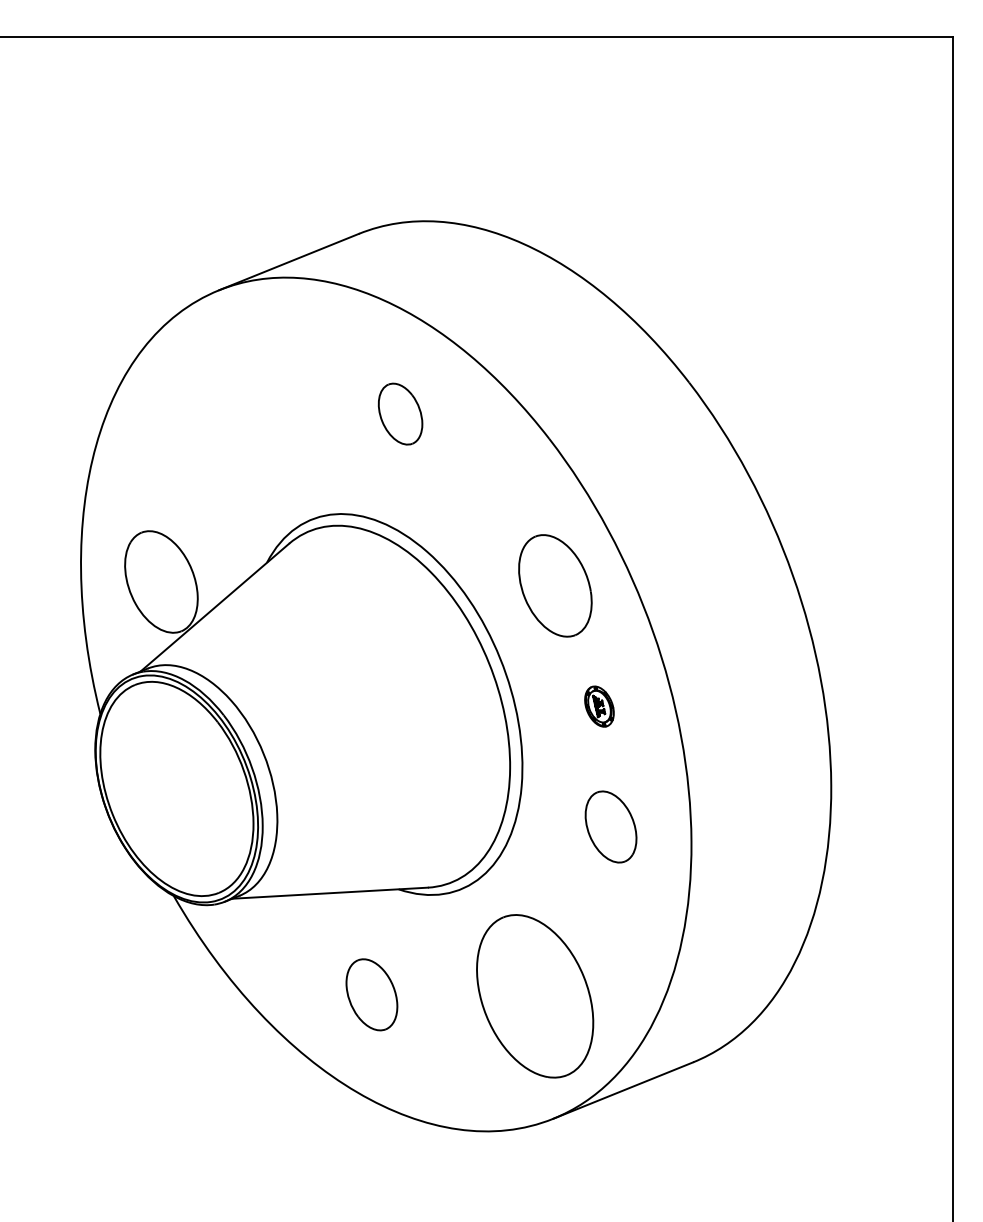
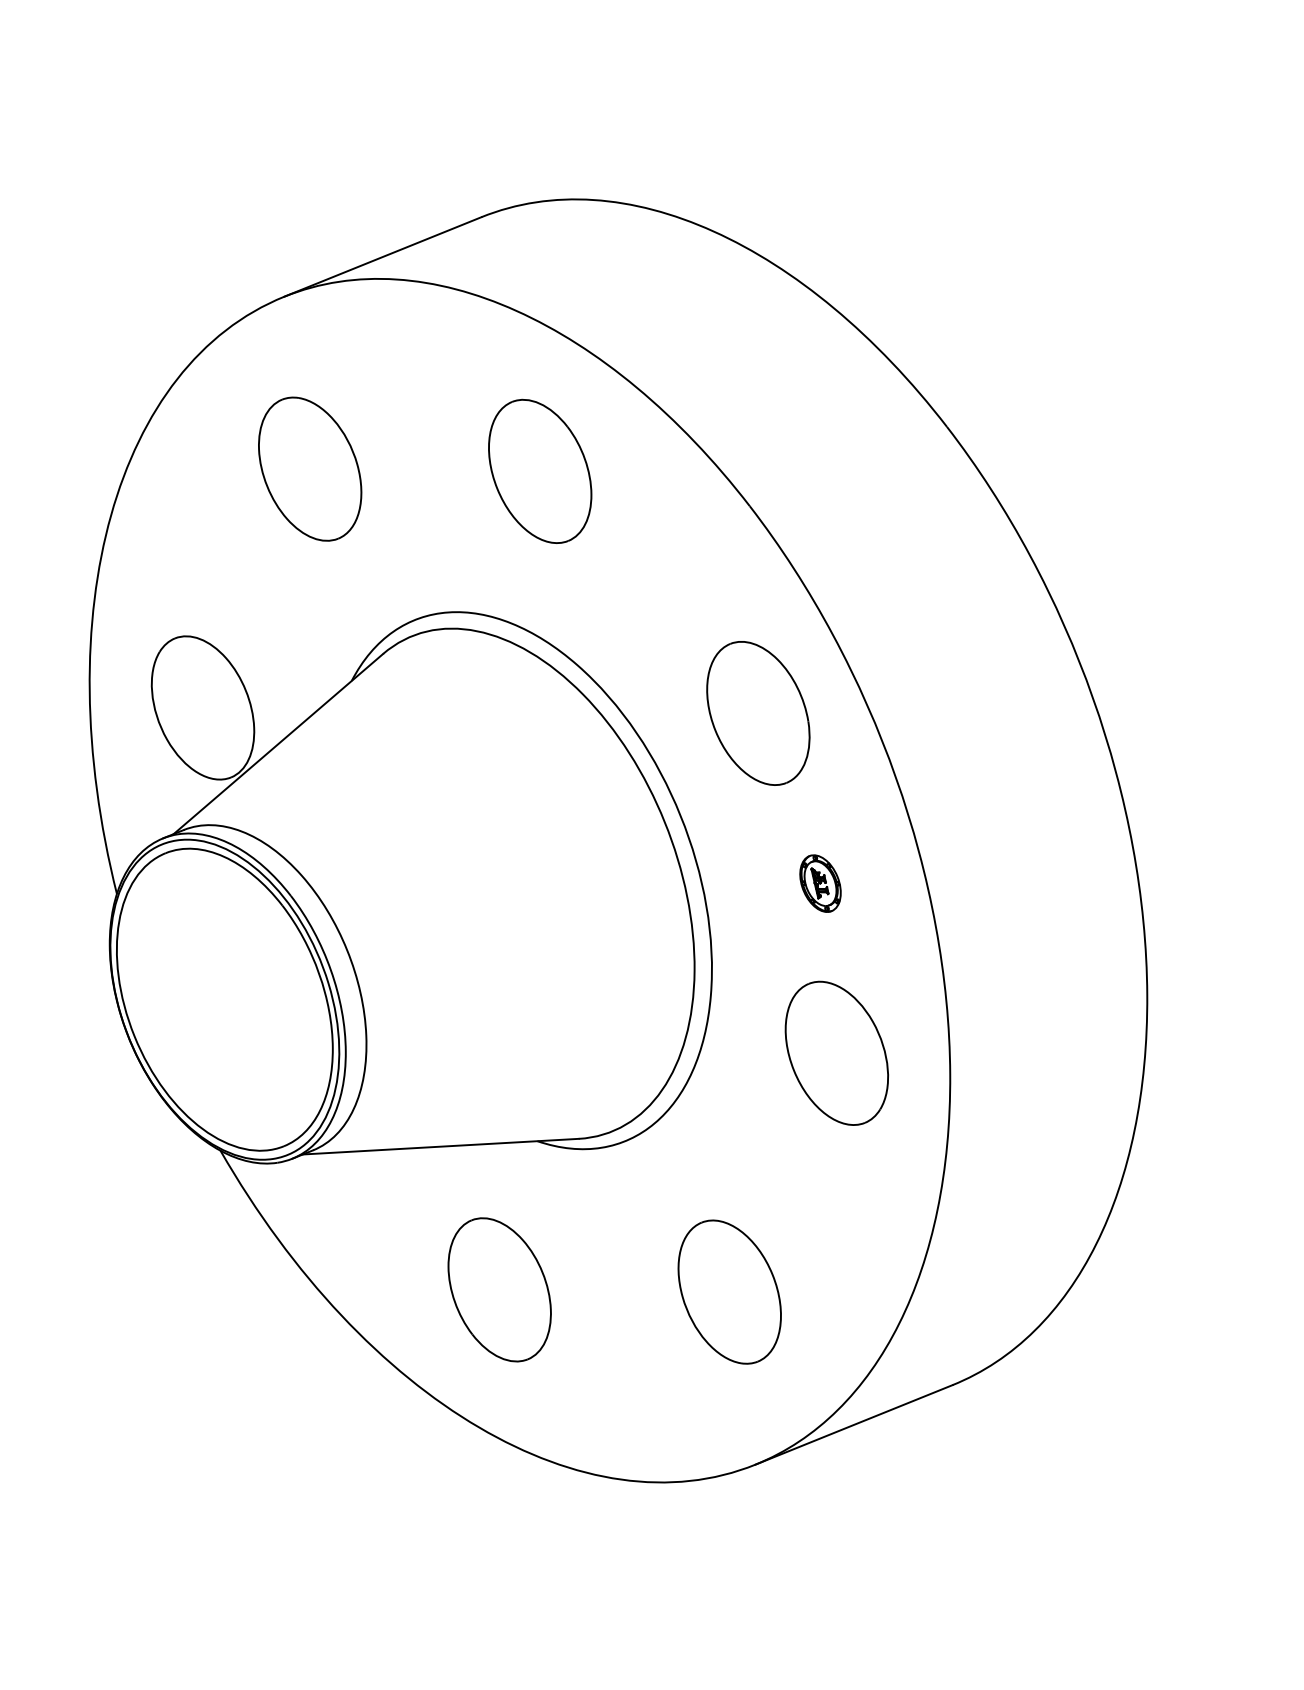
part: (237, 412) -> (310, 469), added
part: (400, 413) -> (540, 470), size x1.67
part: (610, 826) -> (836, 1052), size x1.43
part: (371, 994) -> (499, 1289), size x1.43
part: (534, 996) -> (728, 1292), size x0.62

